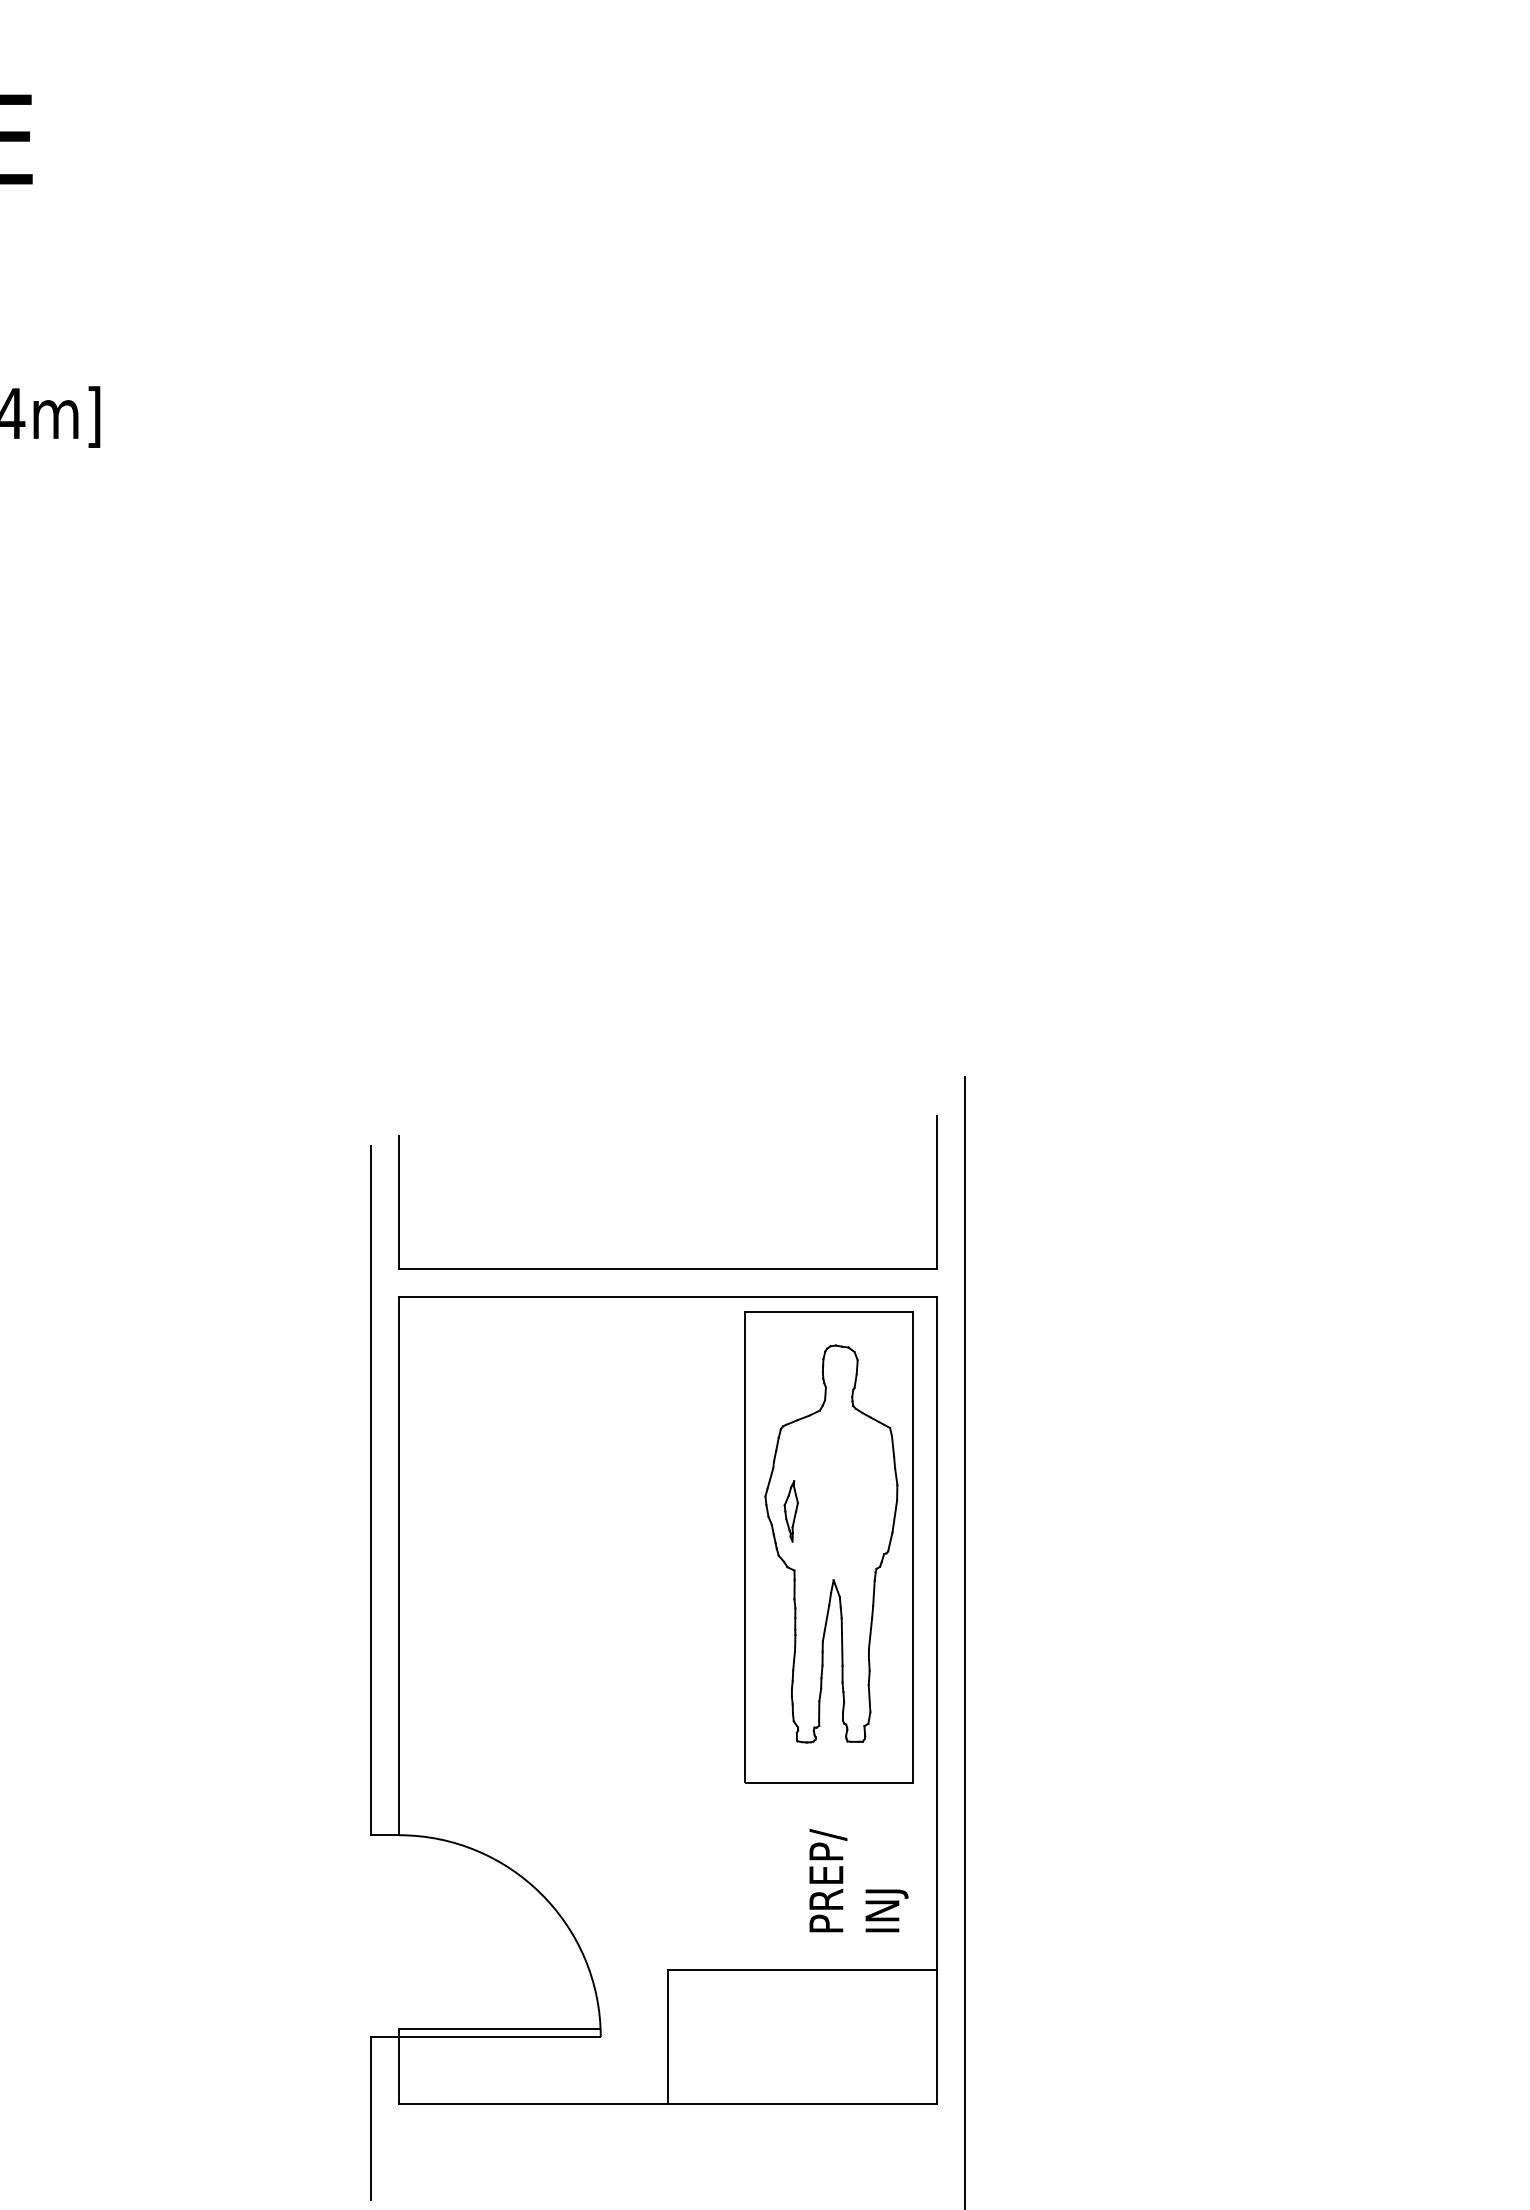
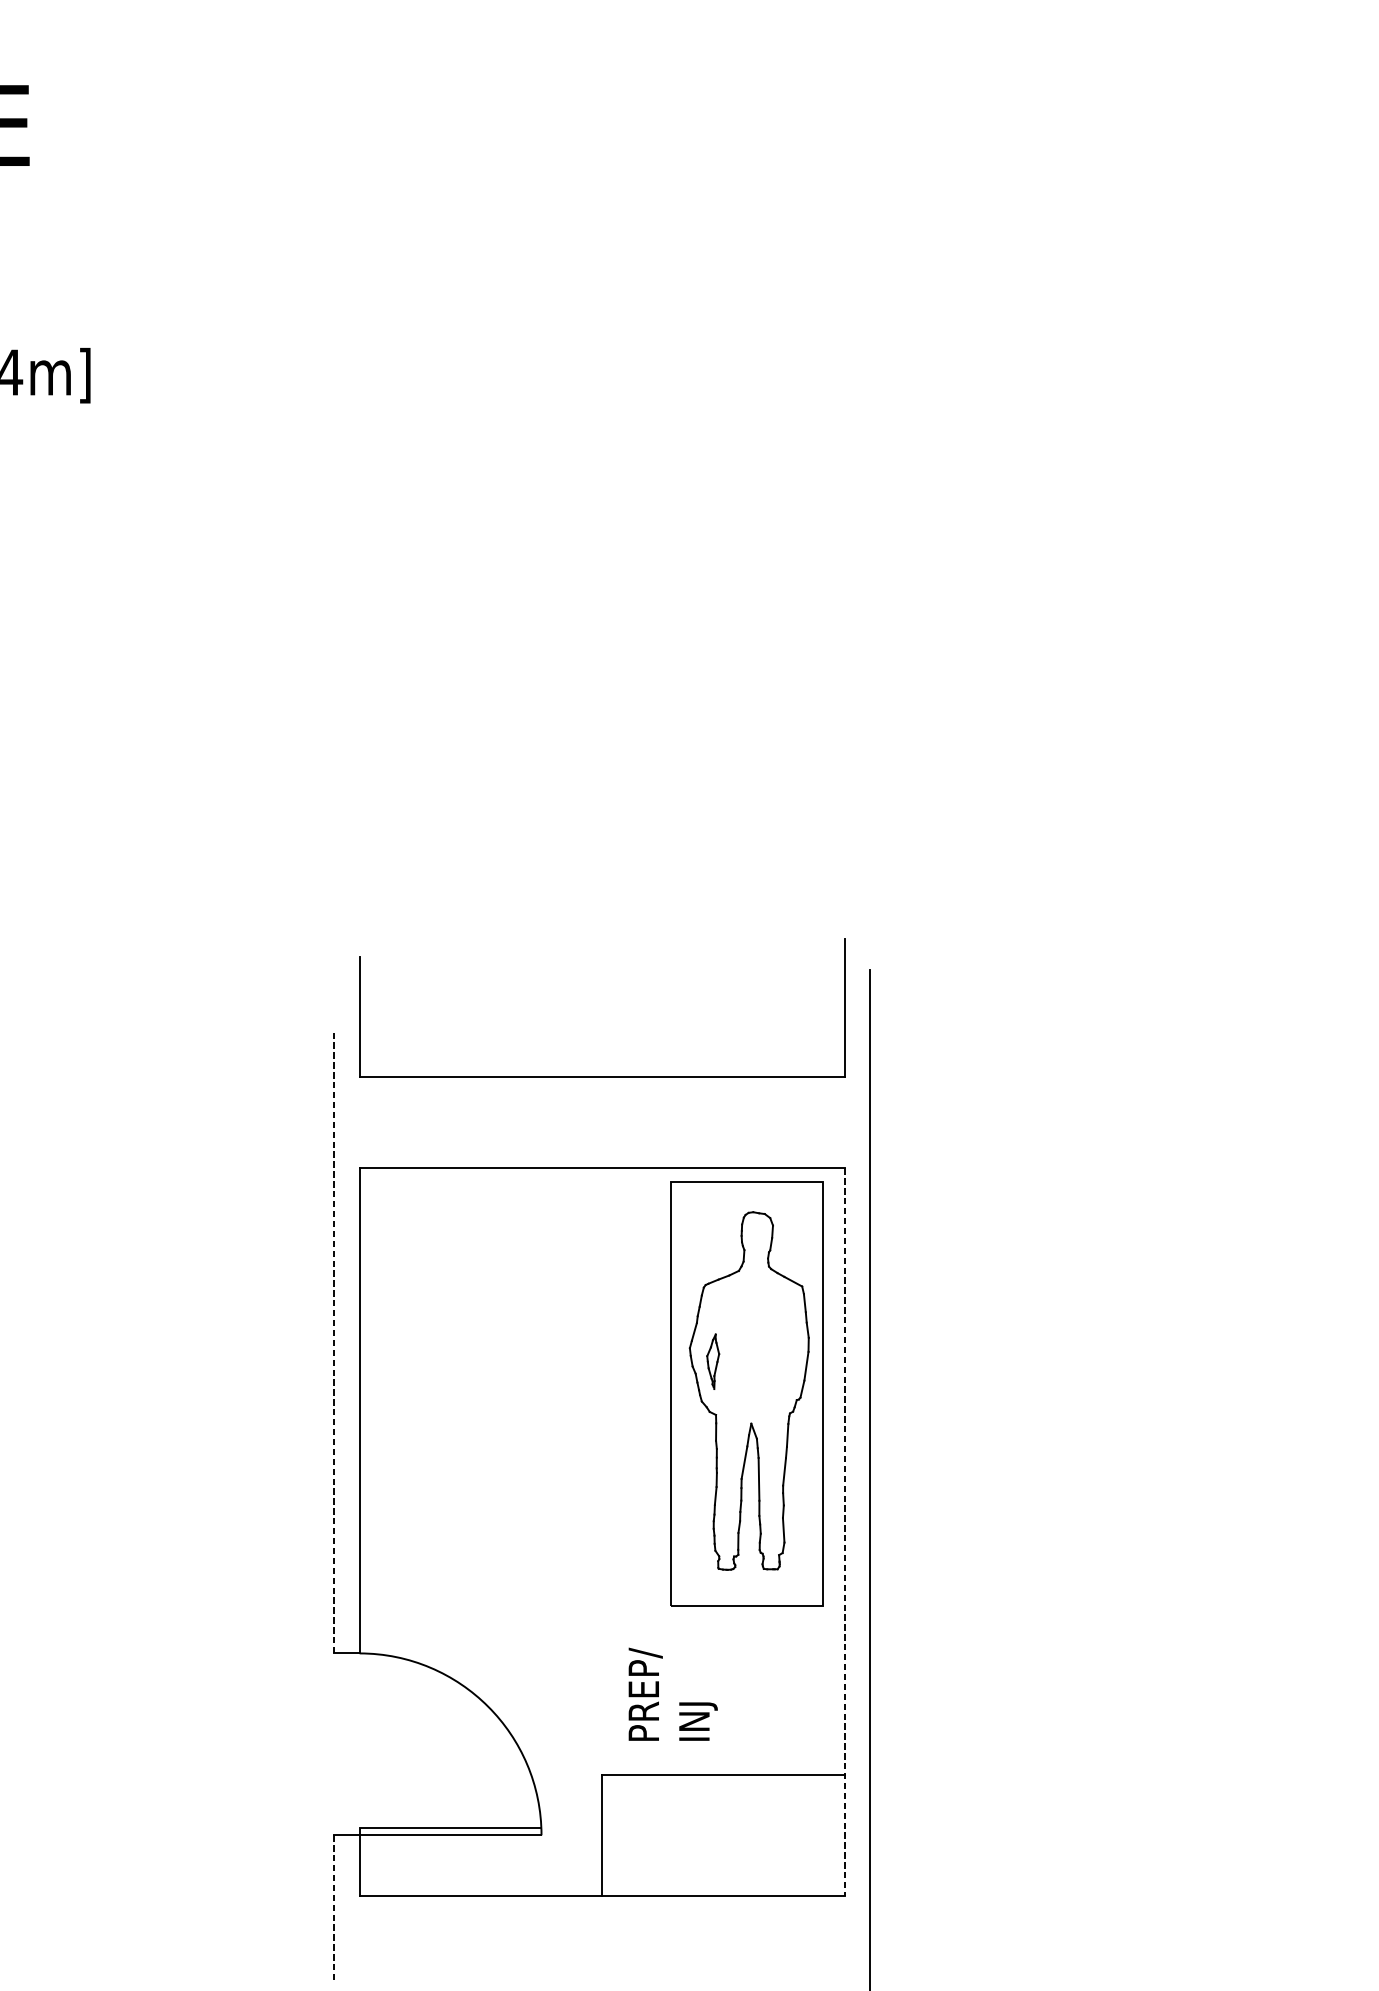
part: (667, 1268) -> (601, 1076), moved
line: (370, 1490) -> (334, 1342), solid -> dashed
line: (937, 1700) -> (844, 1532), solid -> dashed
text: (858, 1880) -> (672, 1694), moved
line: (370, 2118) -> (334, 1908), solid -> dashed

